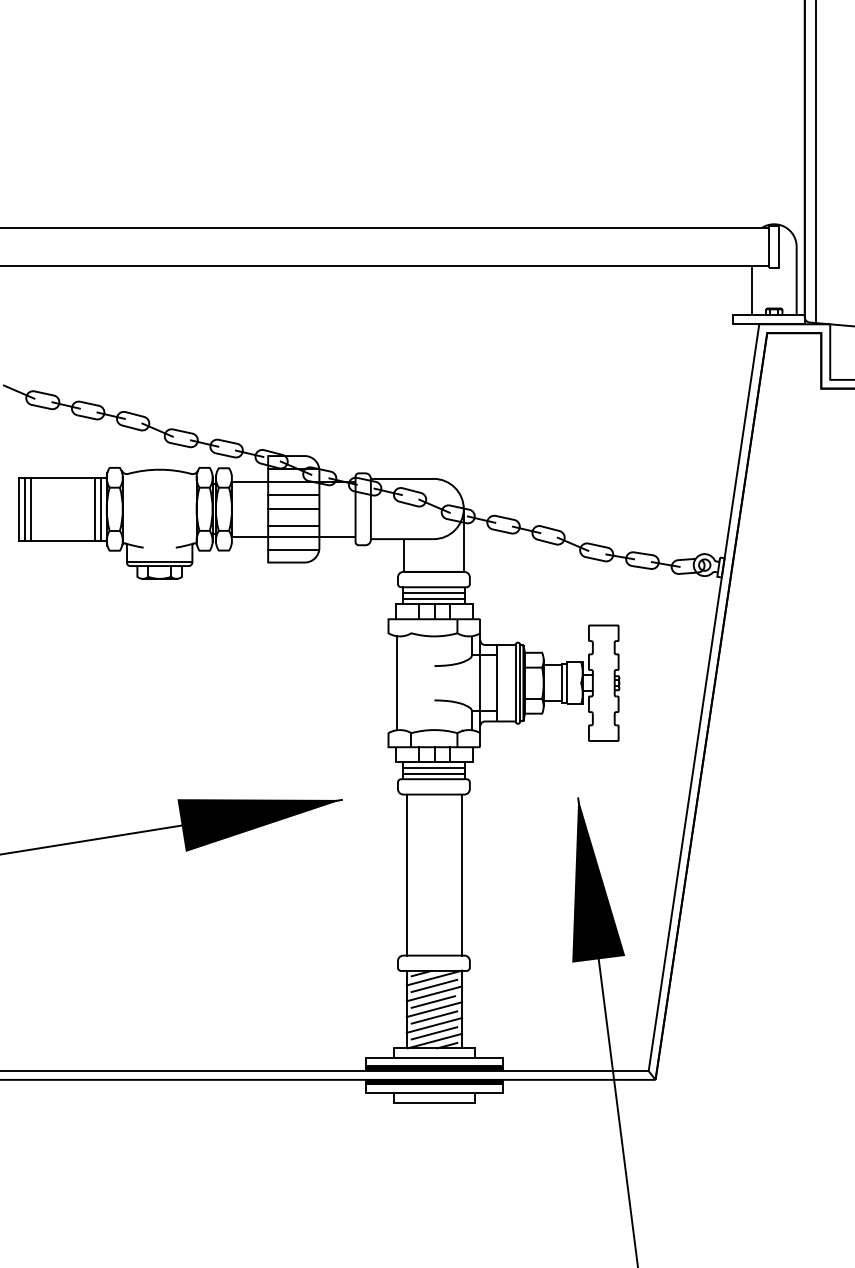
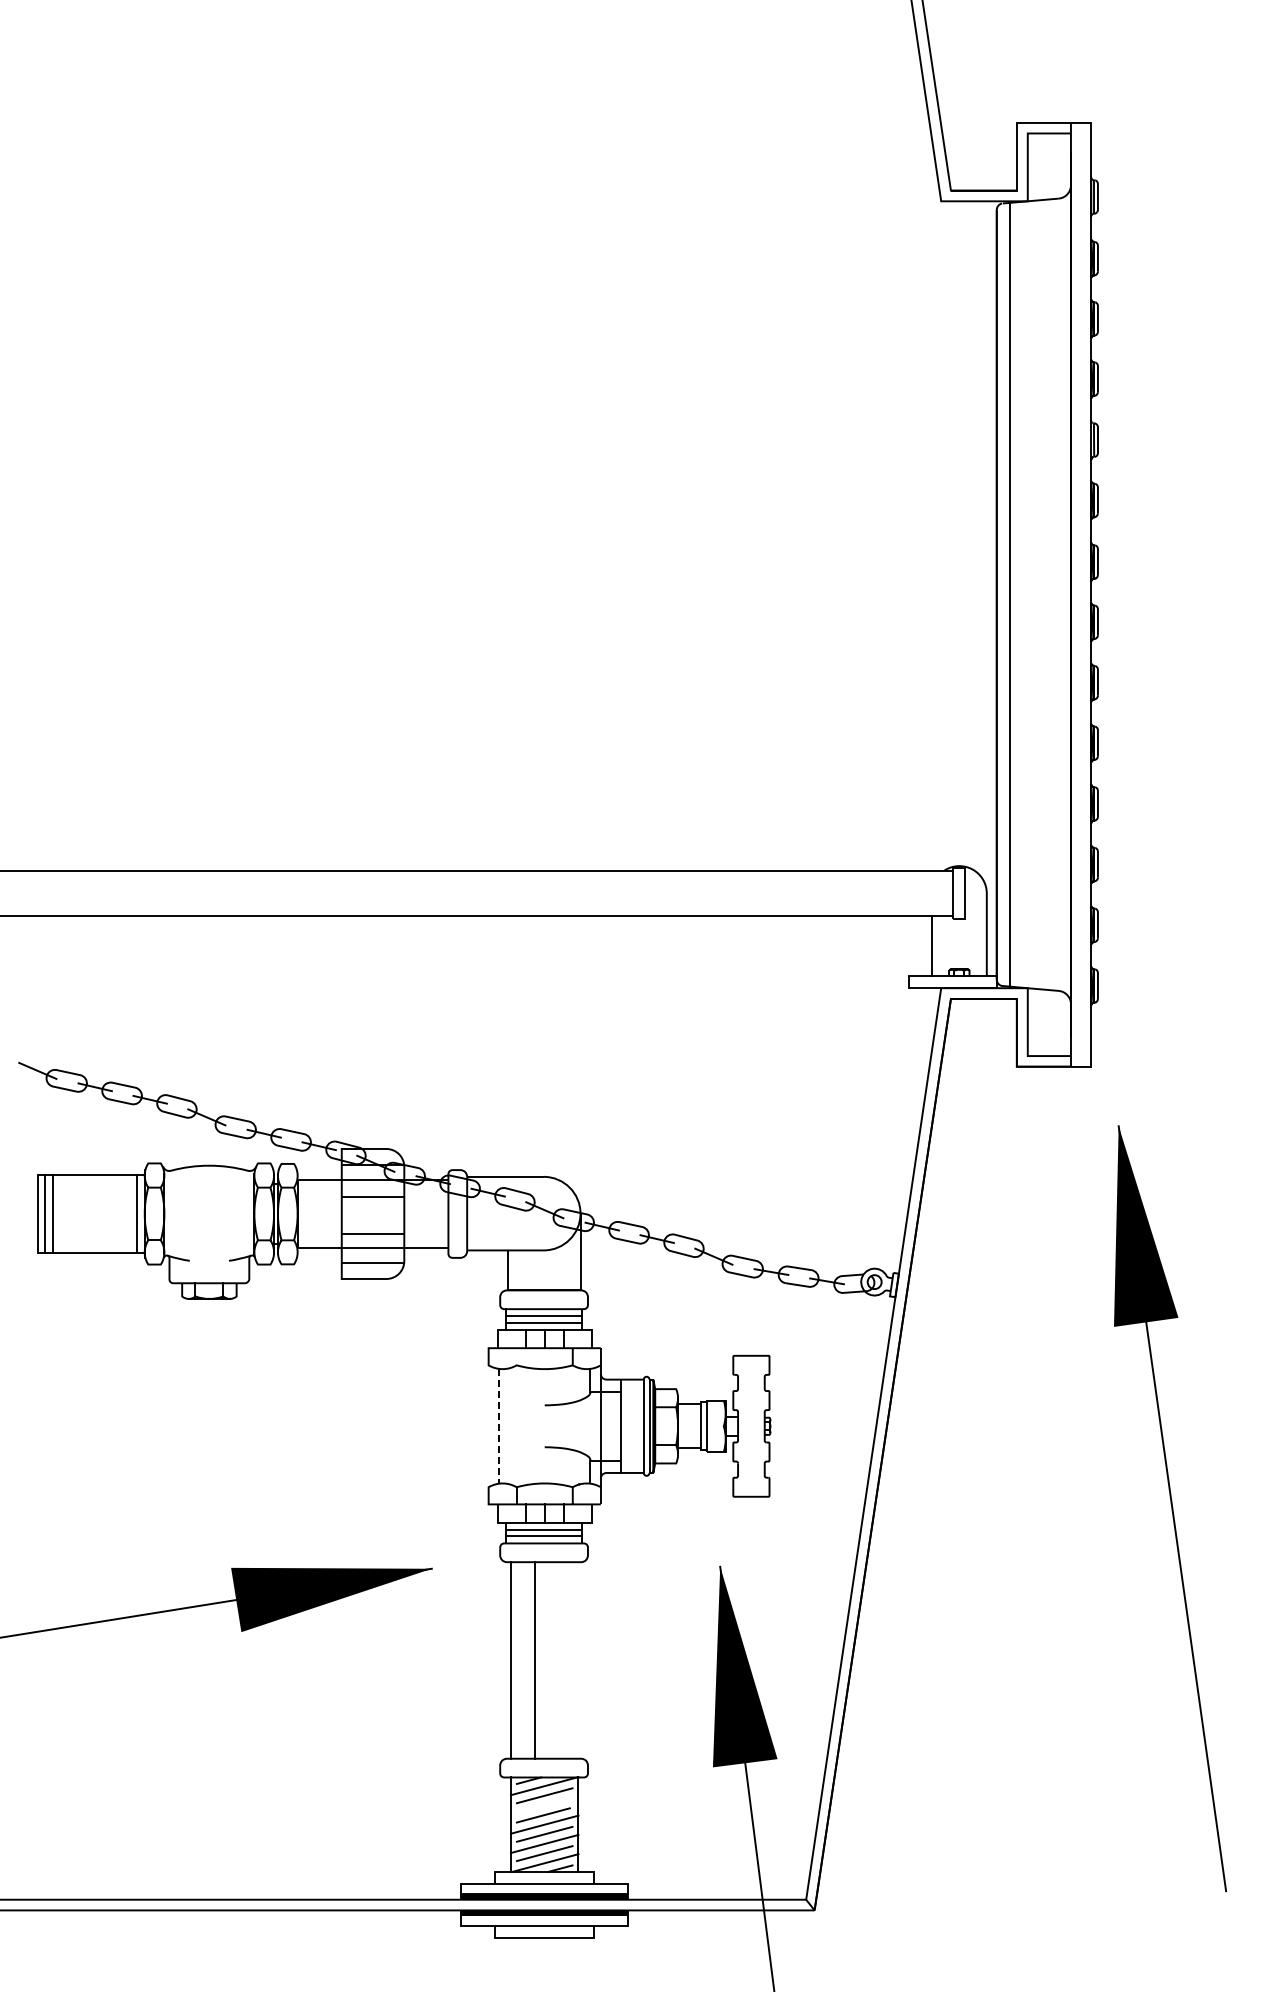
line: (95, 508) -> (130, 1213), removed
line: (293, 508) -> (372, 1213), removed
line: (159, 562) -> (209, 1278), removed
line: (397, 683) -> (499, 1426), solid -> dashed
line: (462, 875) -> (535, 1660), moved
line: (434, 993) -> (544, 1805), removed

